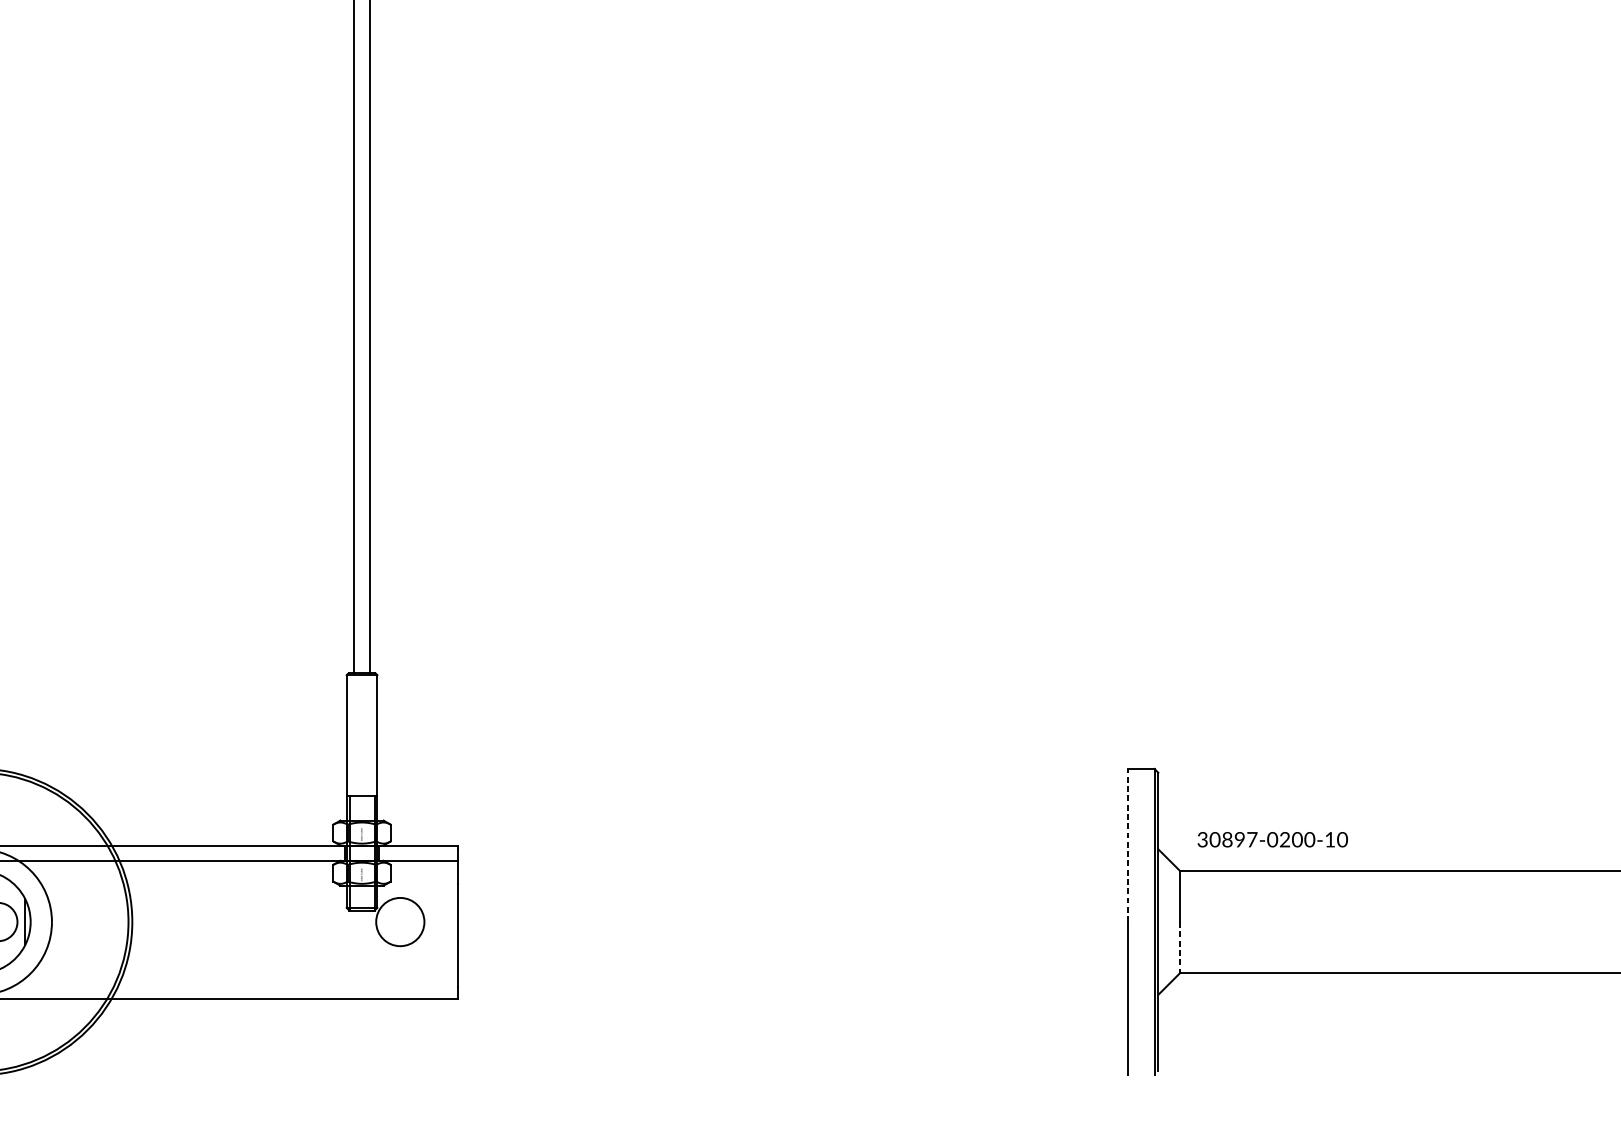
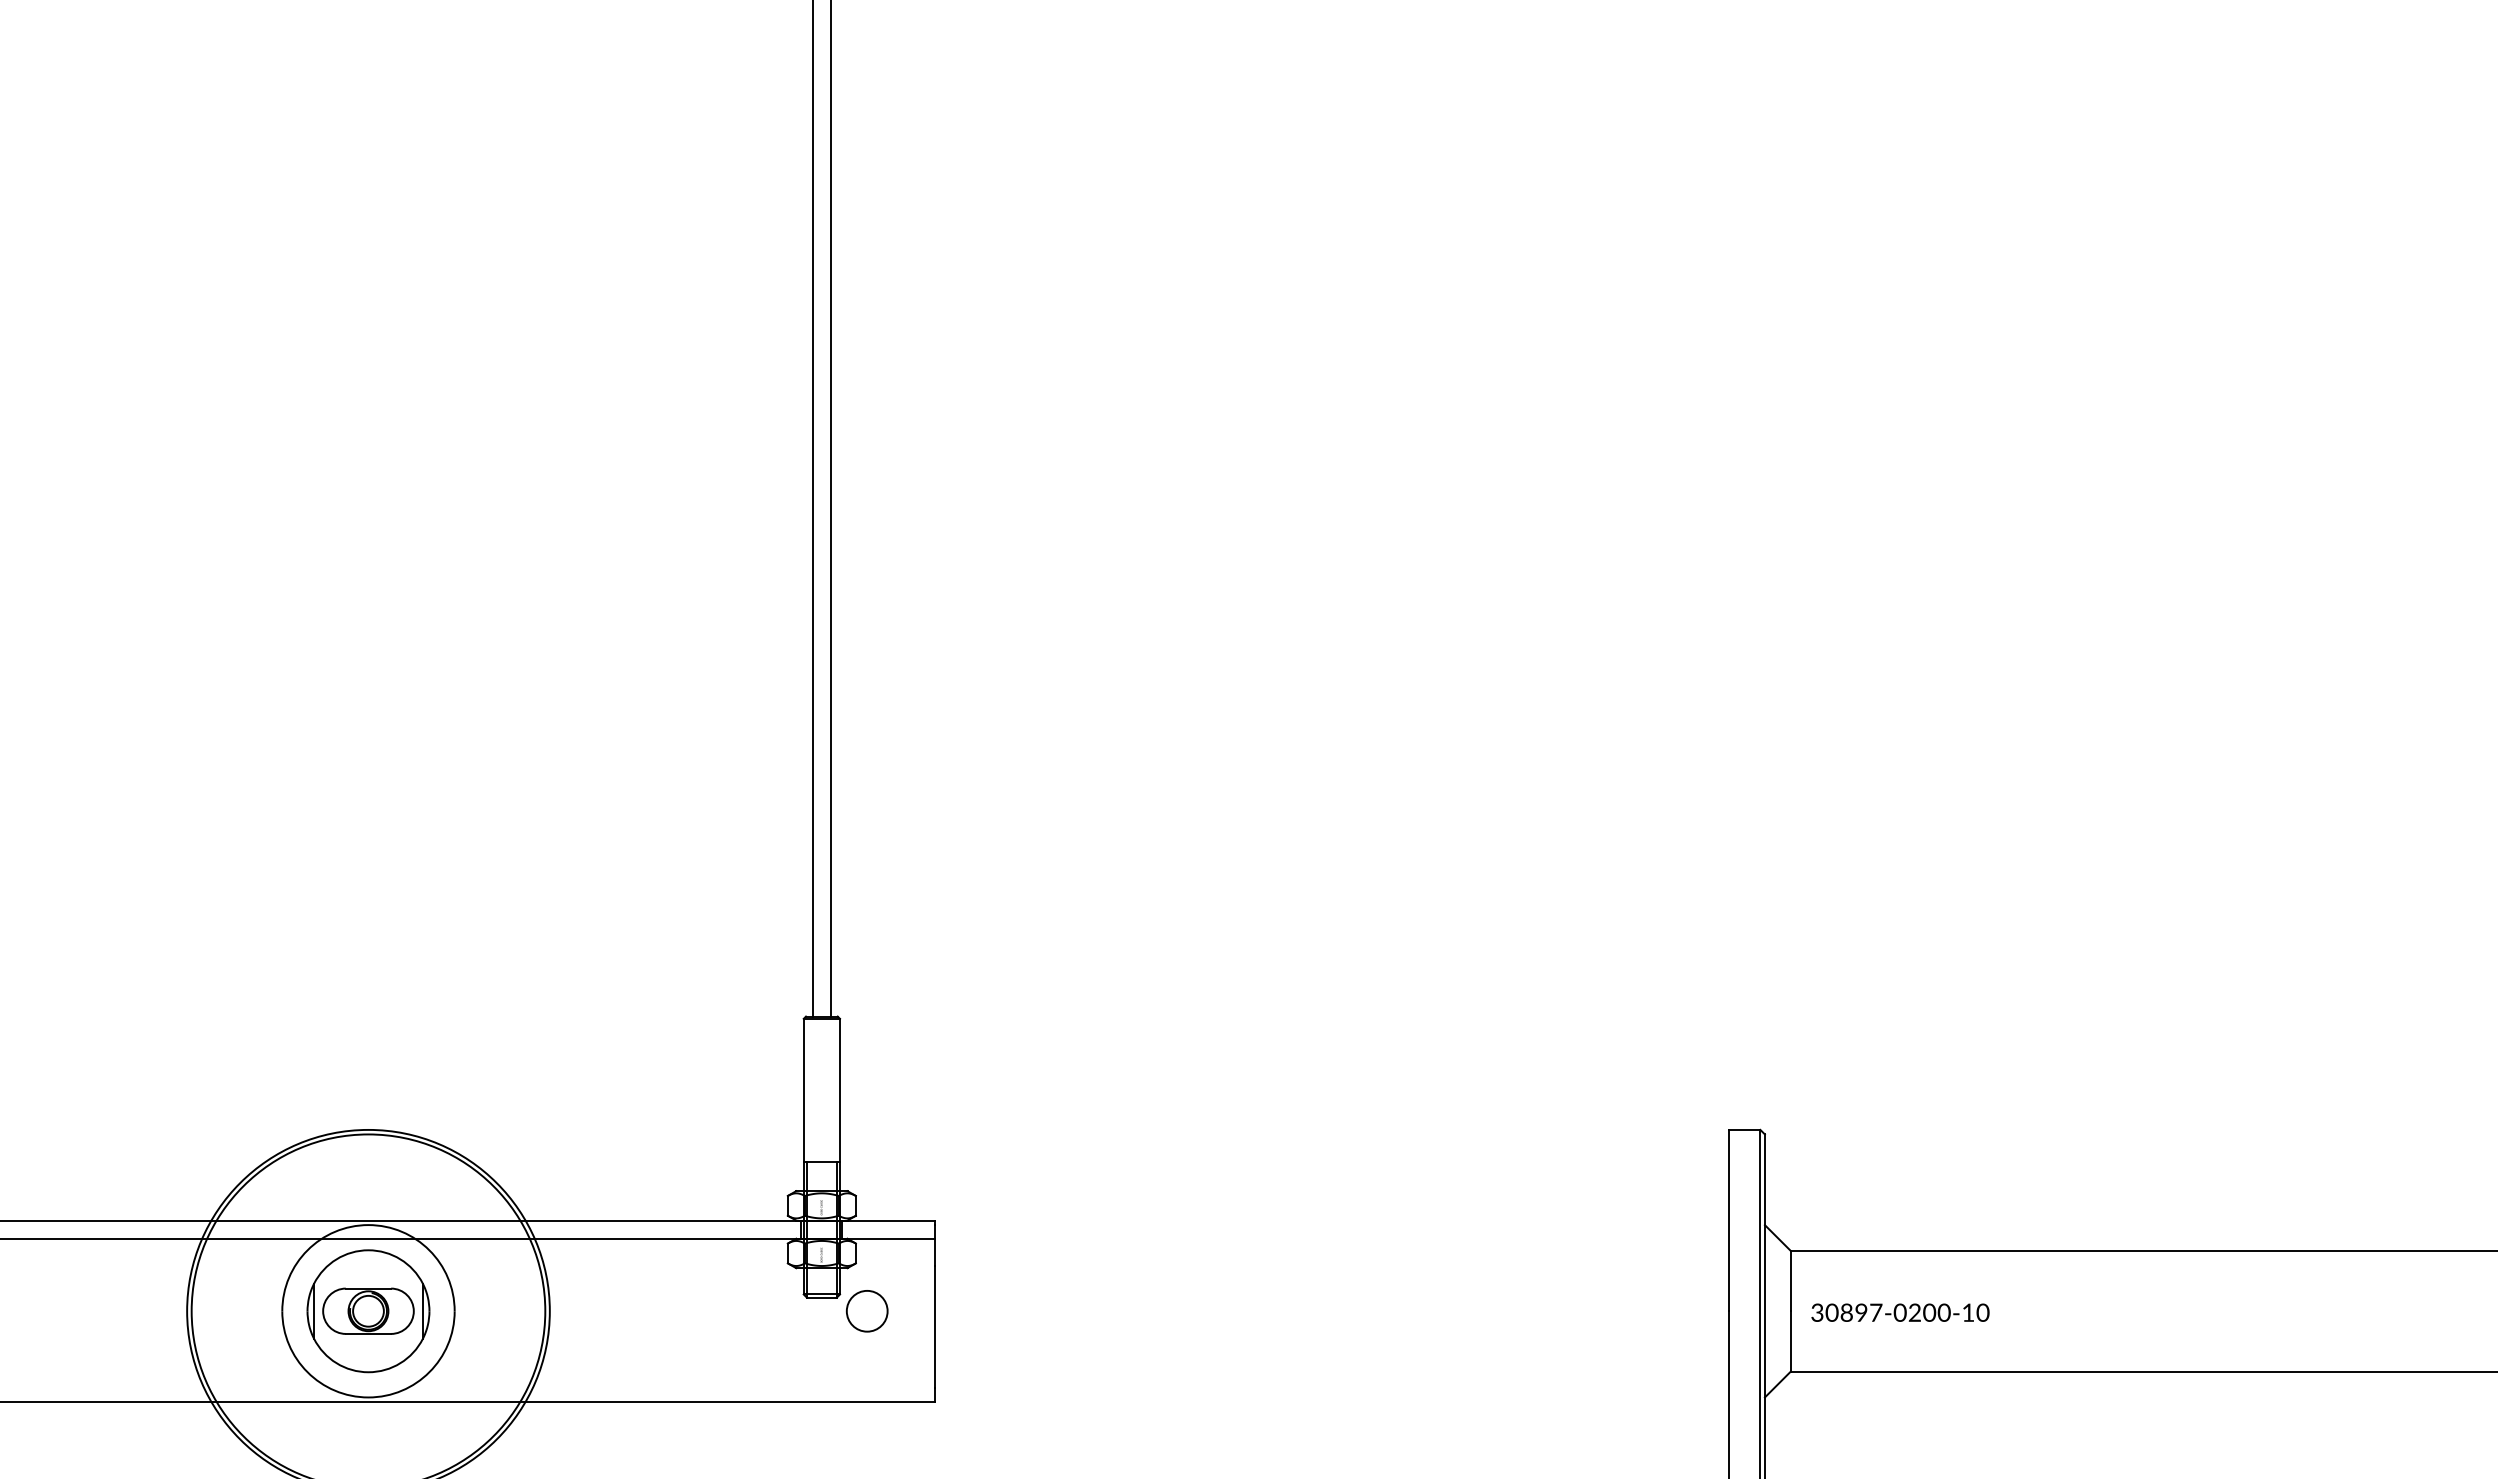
text: (1272, 839) -> (1900, 1312), moved
line: (1127, 845) -> (1728, 1220), dashed -> solid
circle: (399, 921) -> (866, 1310), size x0.71
line: (1179, 948) -> (1790, 1342), dashed -> solid

